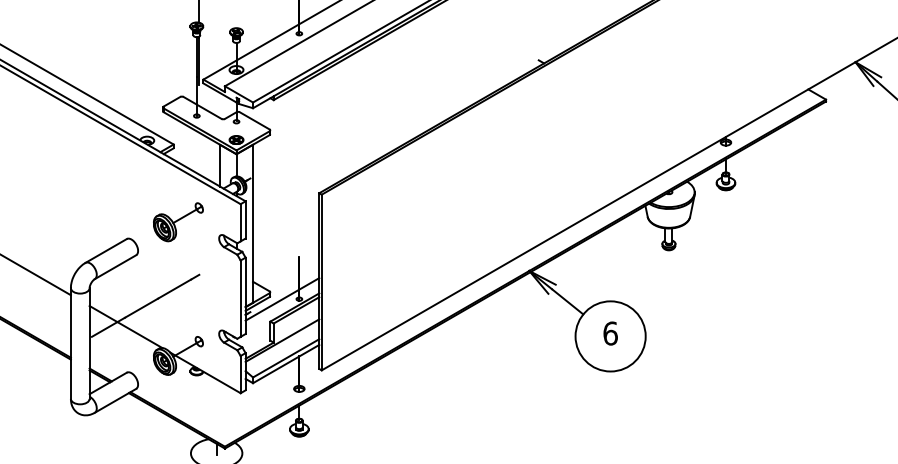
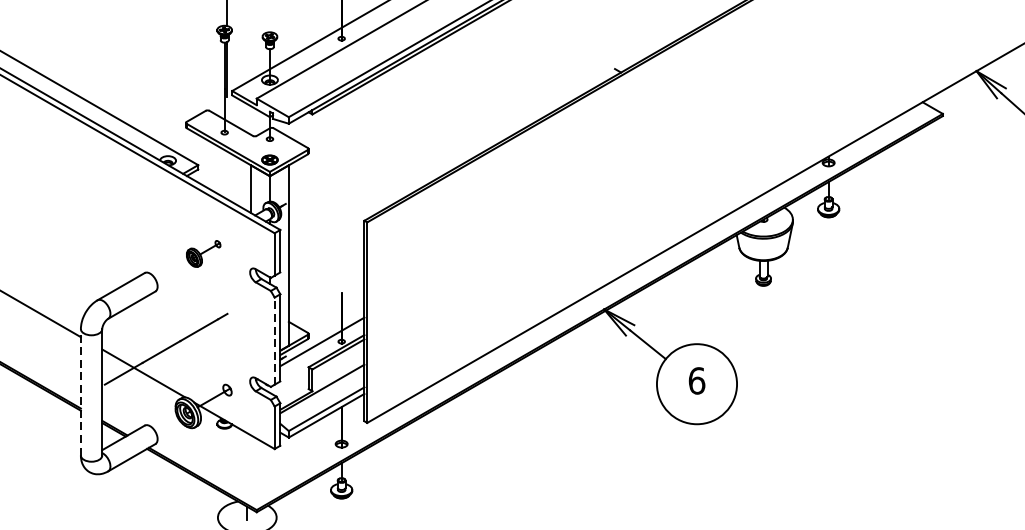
part: (178, 222) -> (203, 254), size x0.6
line: (240, 298) -> (274, 340), solid -> dashed
line: (70, 343) -> (80, 392), solid -> dashed

